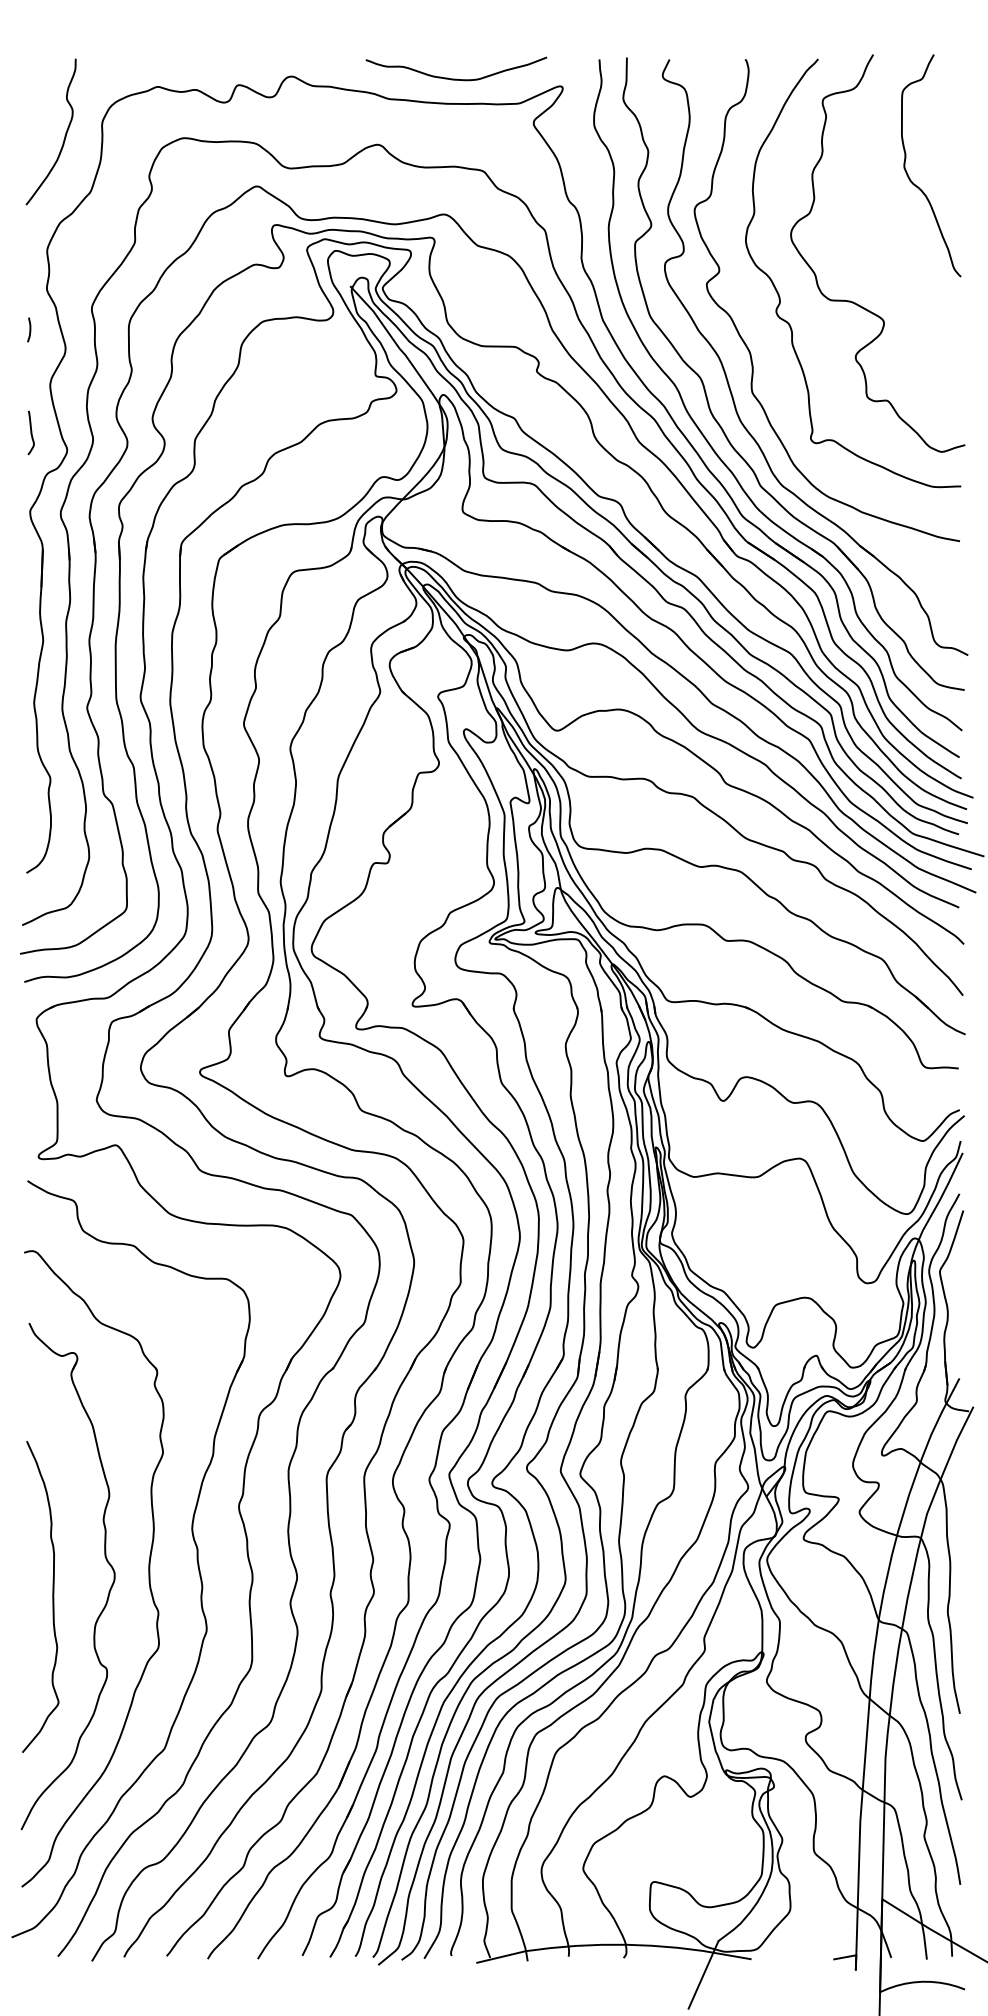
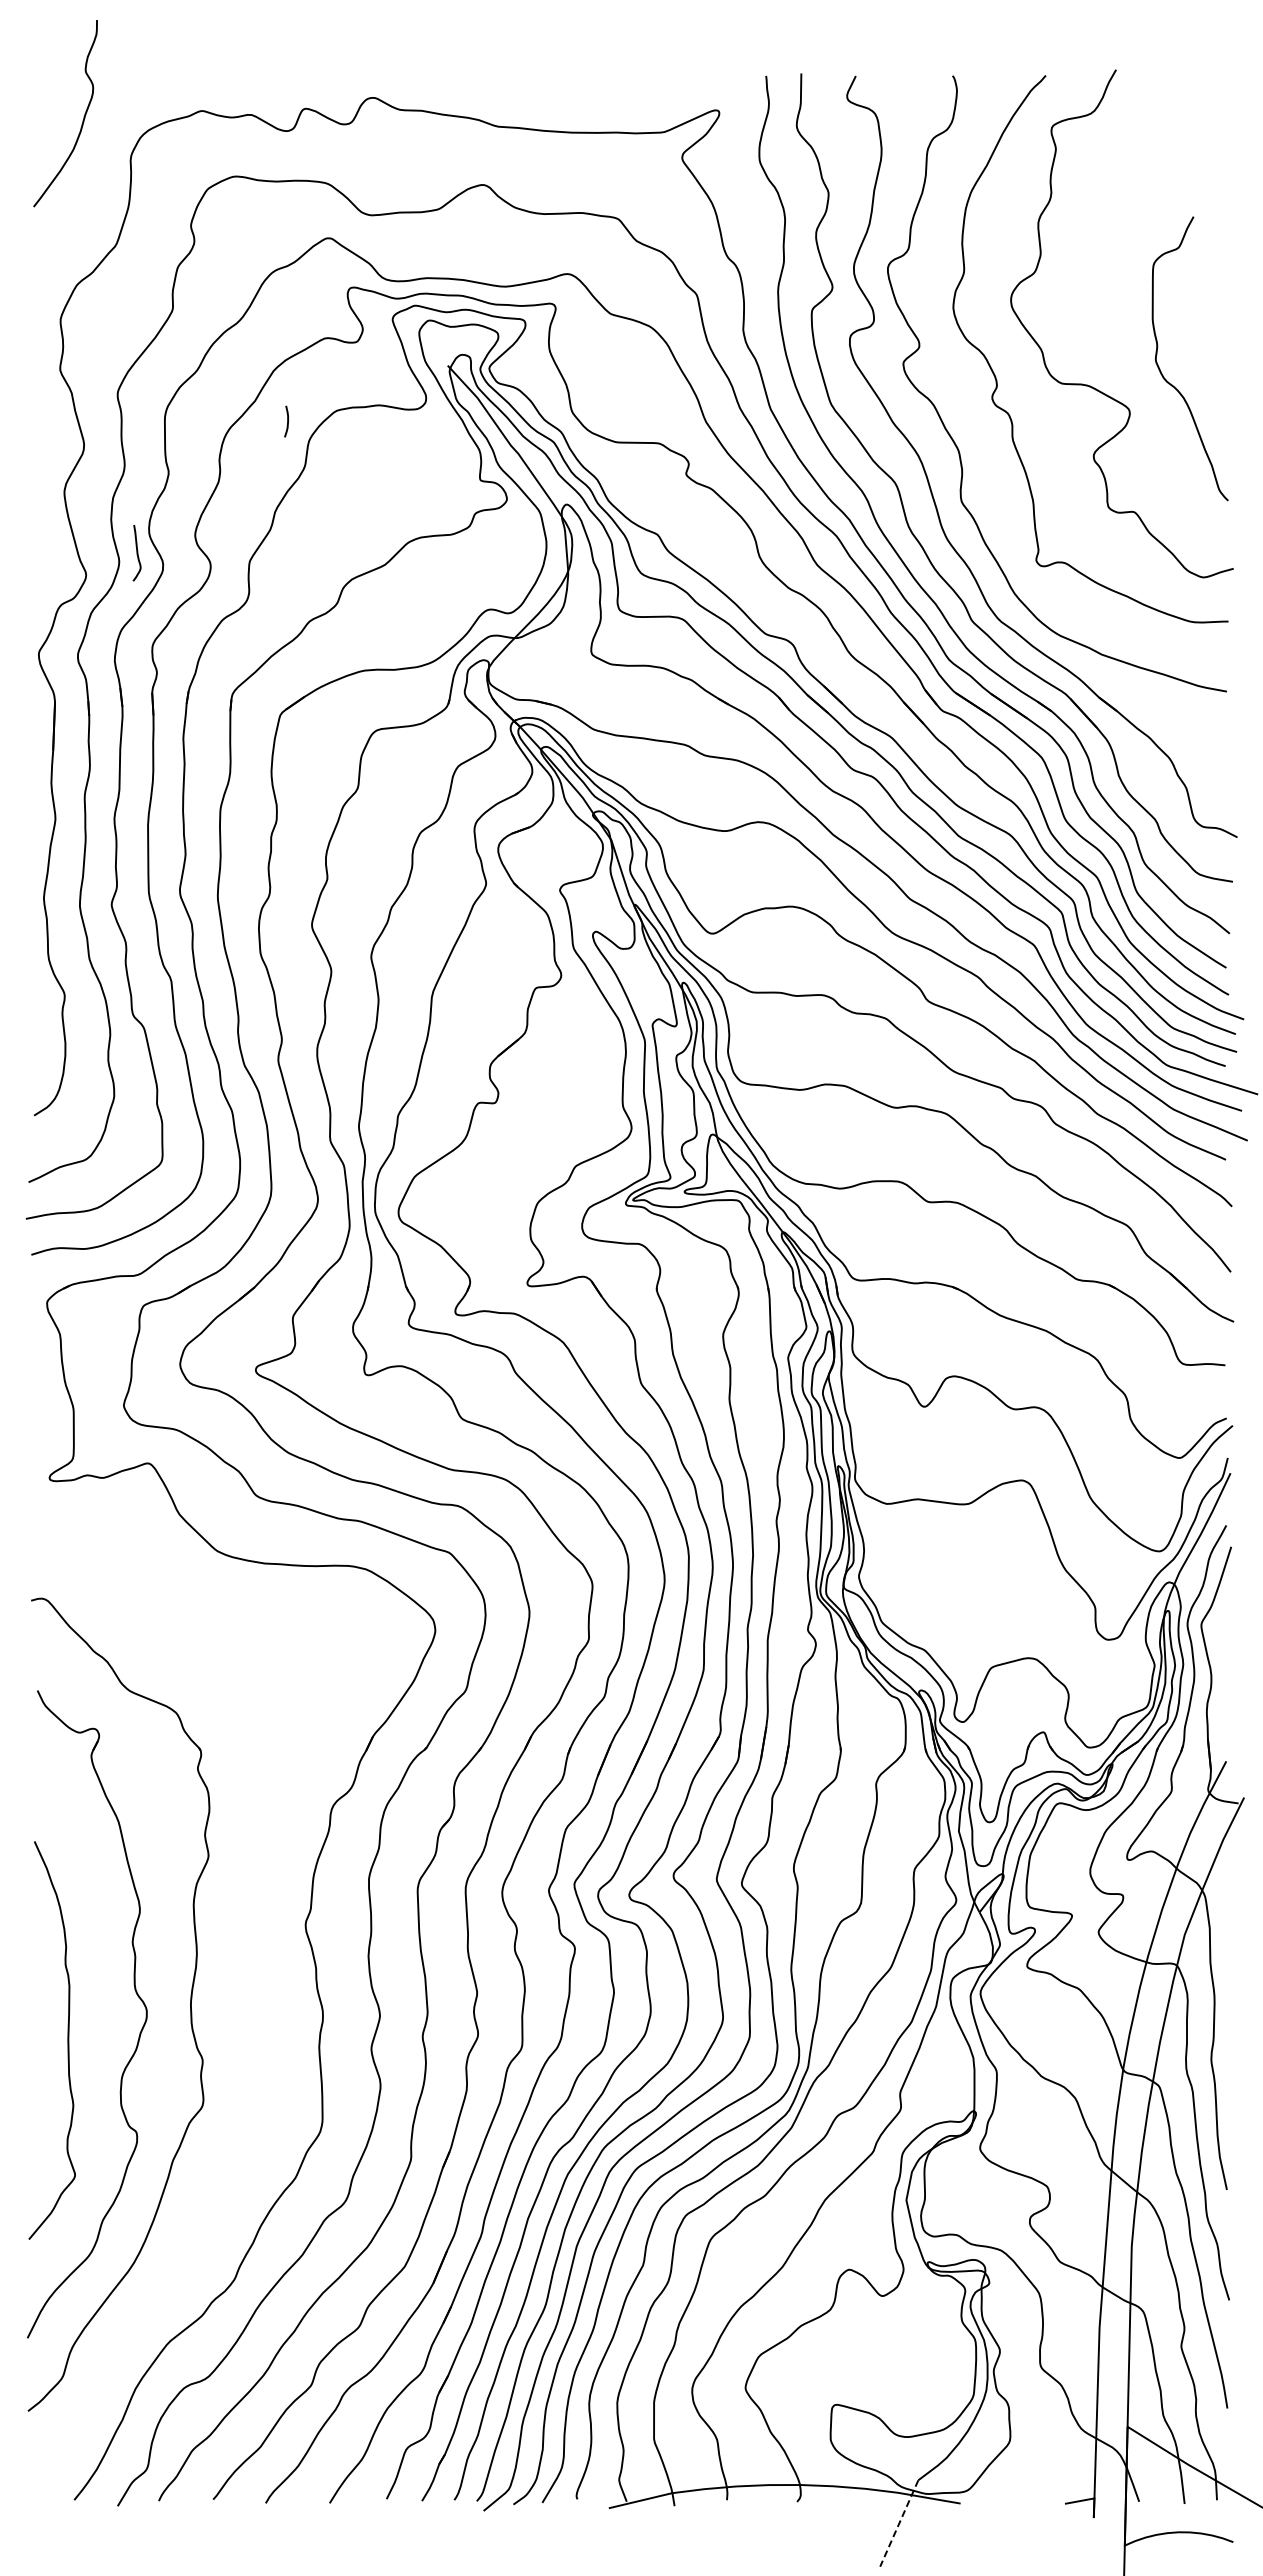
curve: (454, 78) -> (580, 100), removed
curve: (65, 134) -> (83, 116), moved
curve: (908, 175) -> (1161, 371), moved
curve: (29, 329) -> (287, 421), moved
curve: (30, 433) -> (136, 553), moved
part: (193, 1540) -> (247, 1968), removed
line: (703, 1974) -> (899, 2523), solid -> dashed

